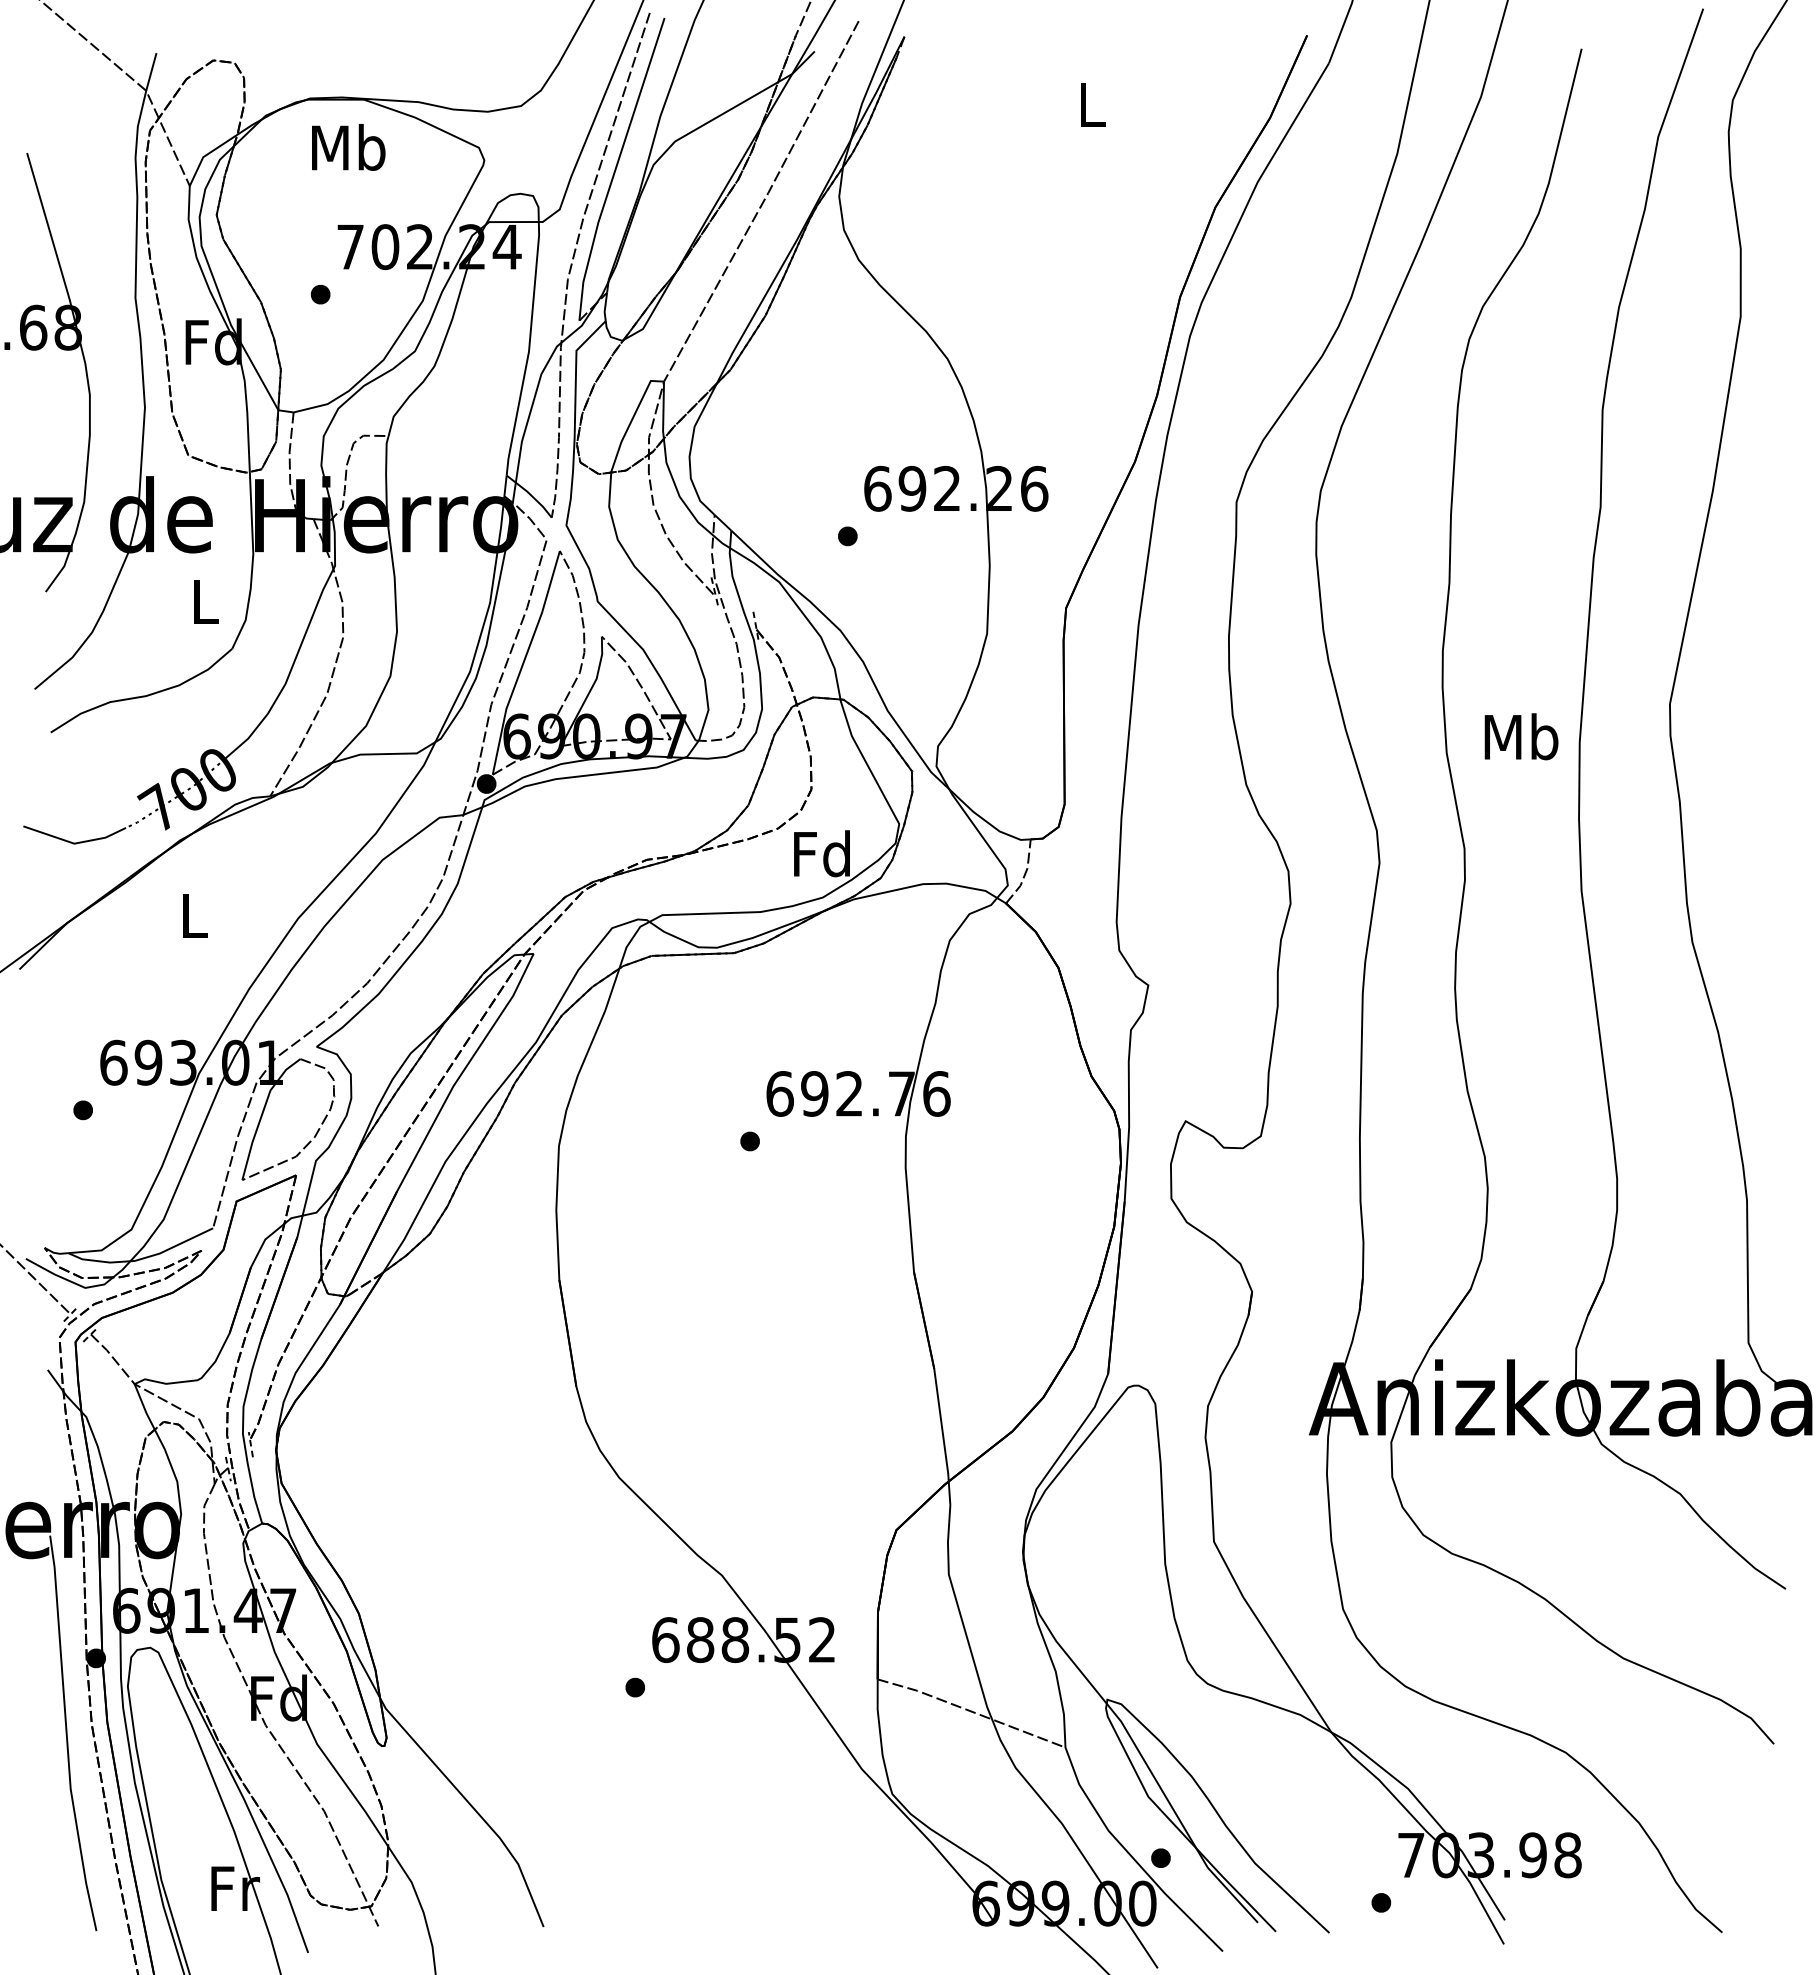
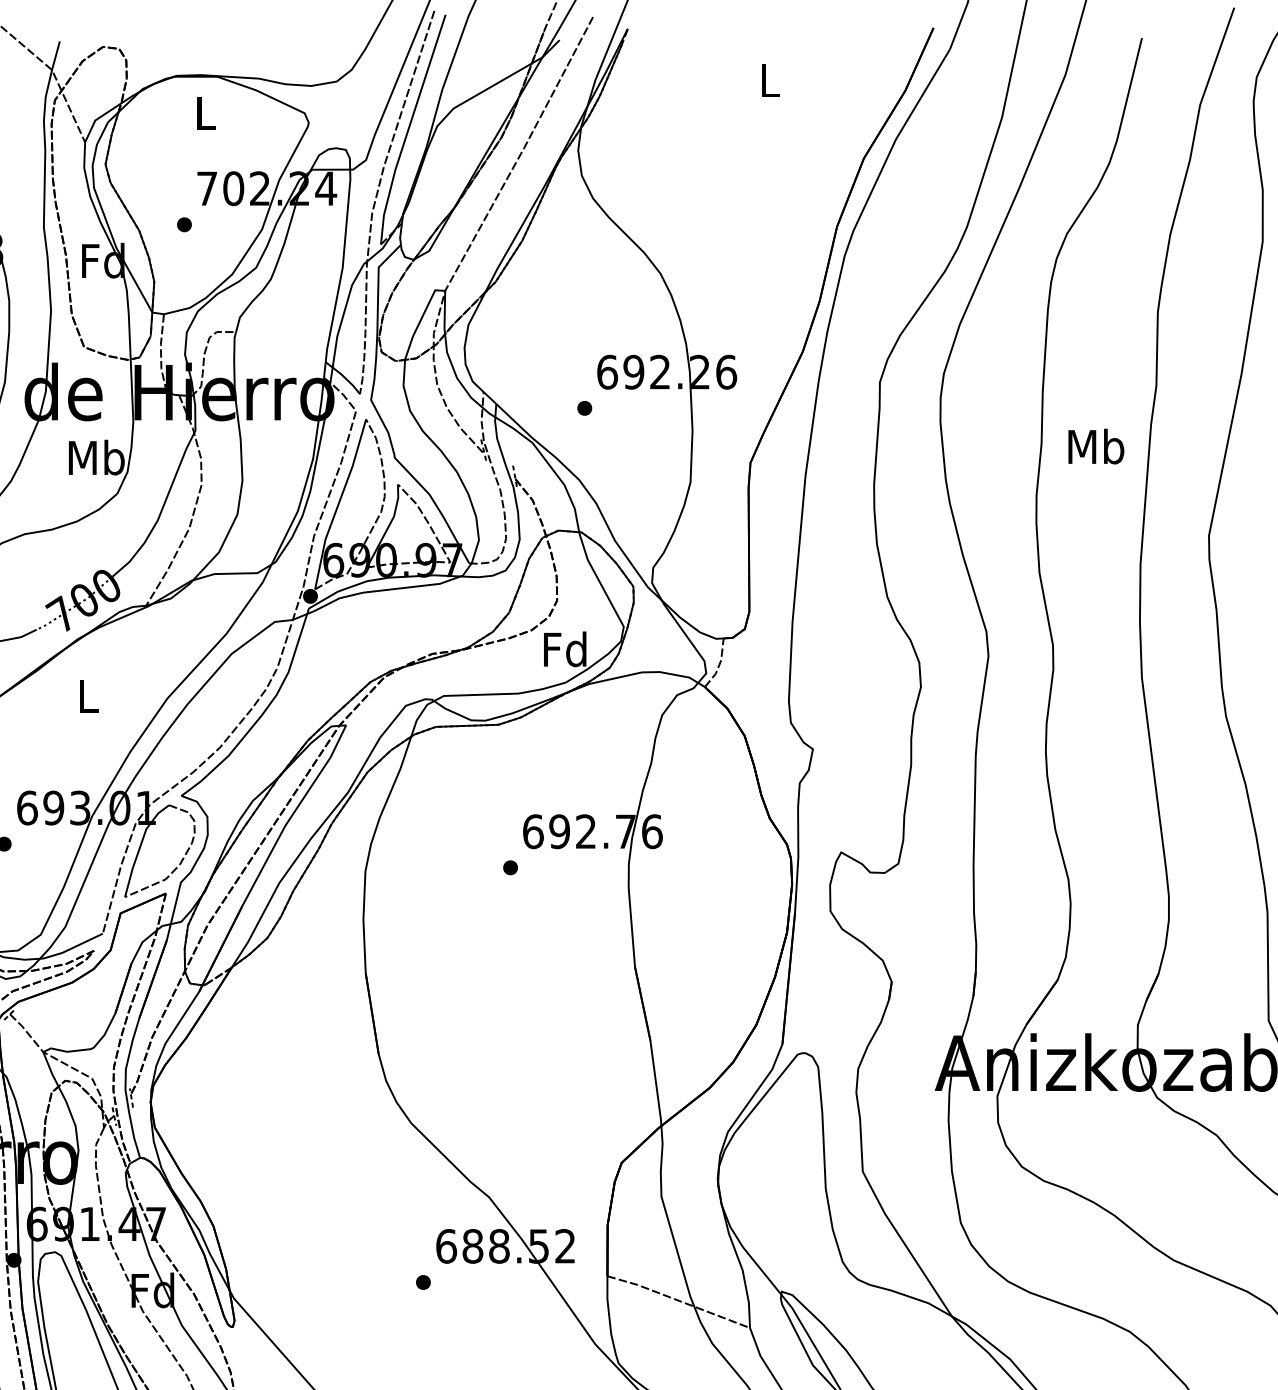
text: (348, 147) -> (205, 113), Mb -> L
text: (204, 600) -> (96, 457), L -> Mb
text: (1521, 736) -> (1096, 446), moved

